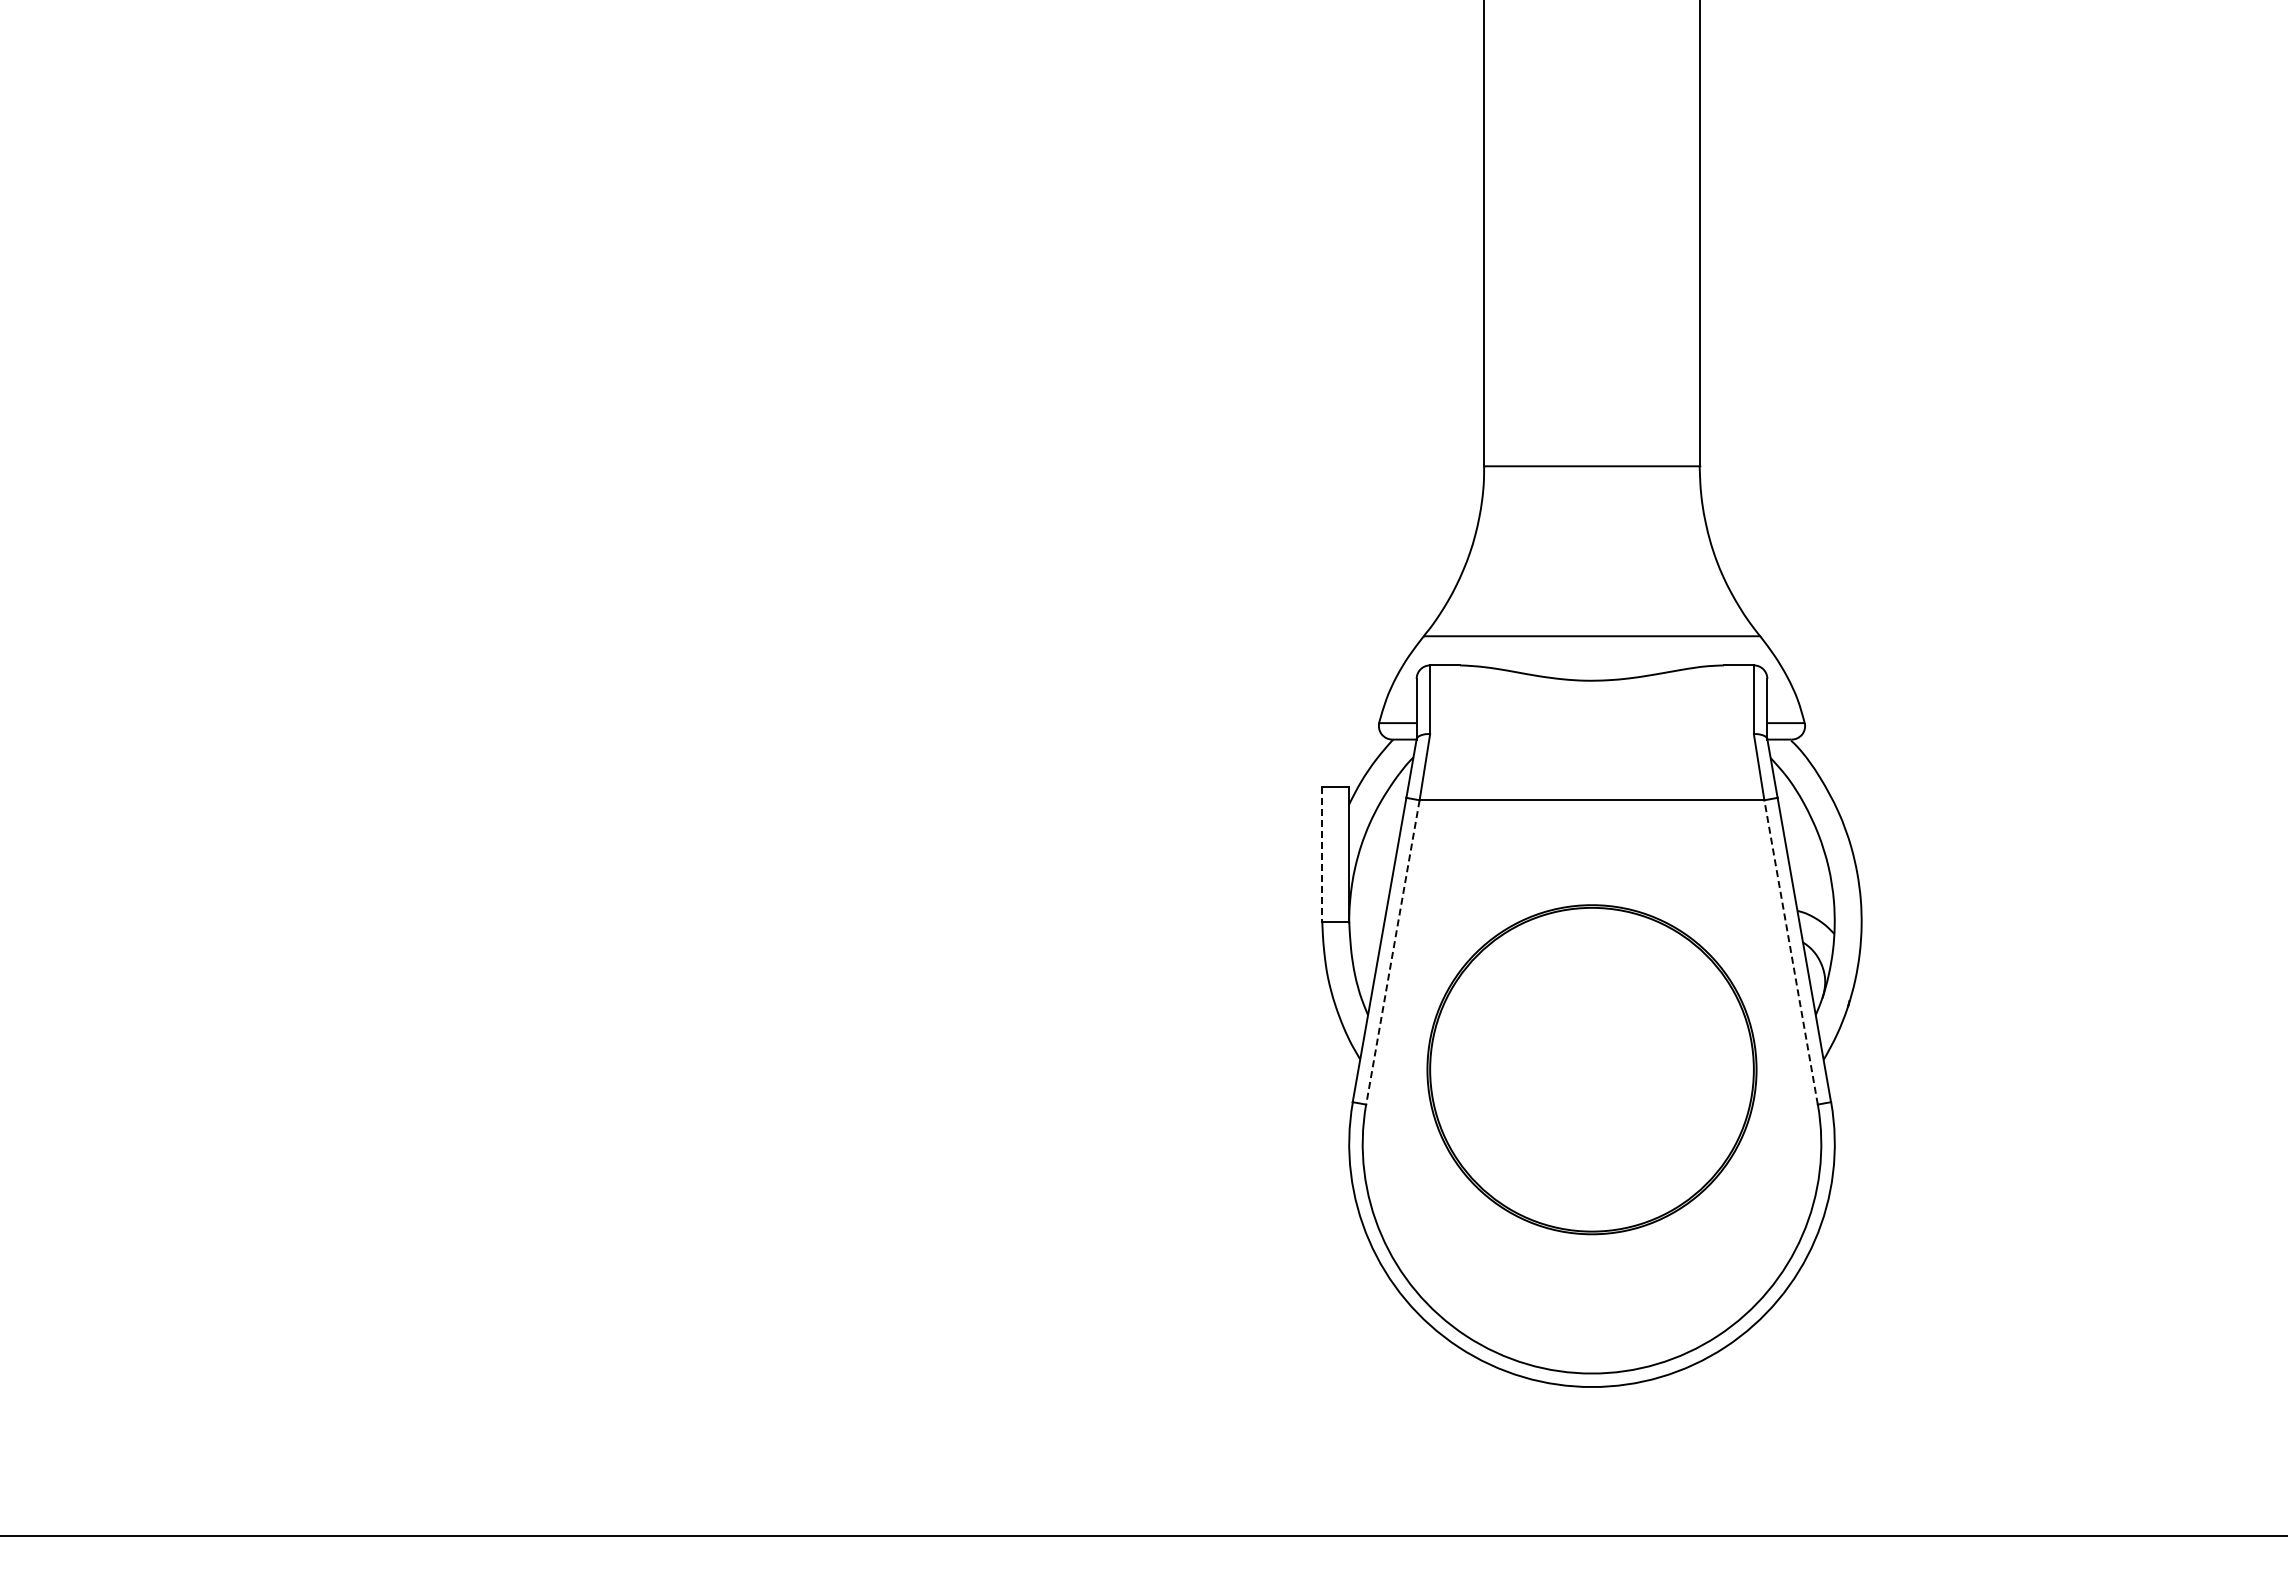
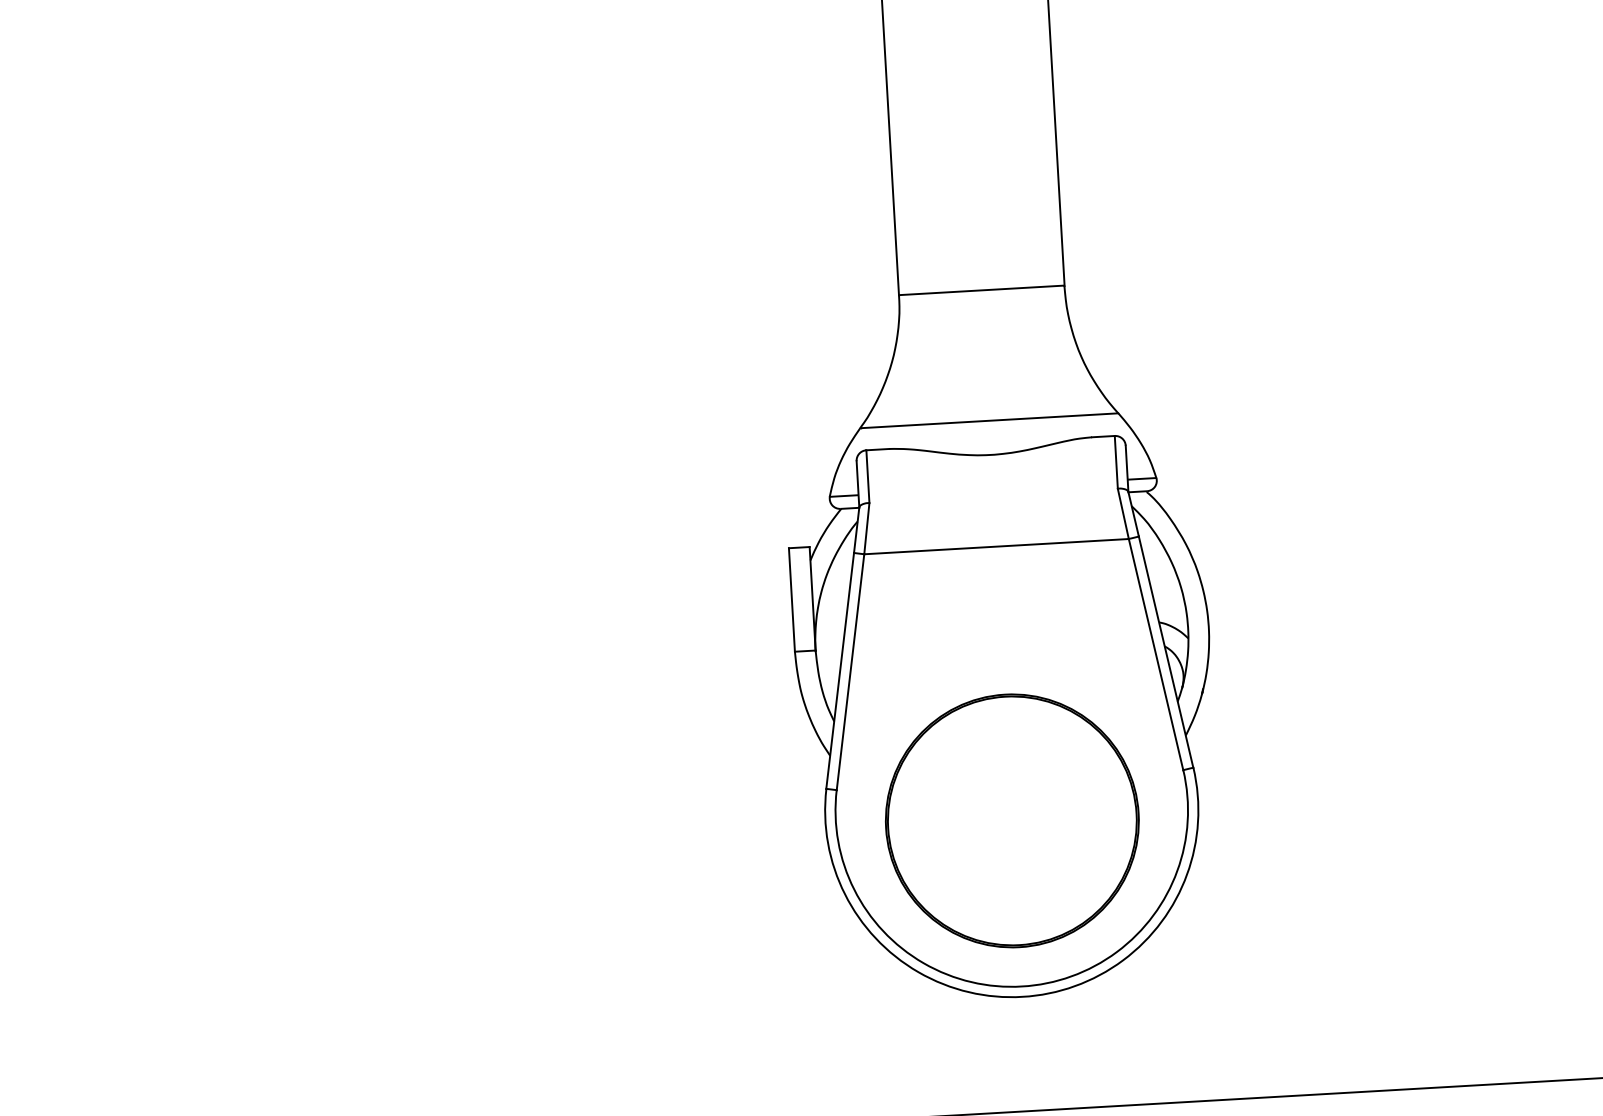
line: (1322, 854) -> (792, 600), dashed -> solid
line: (1791, 951) -> (1156, 653), dashed -> solid
line: (1392, 952) -> (850, 672), dashed -> solid
part: (1591, 1069) -> (1011, 820), moved

